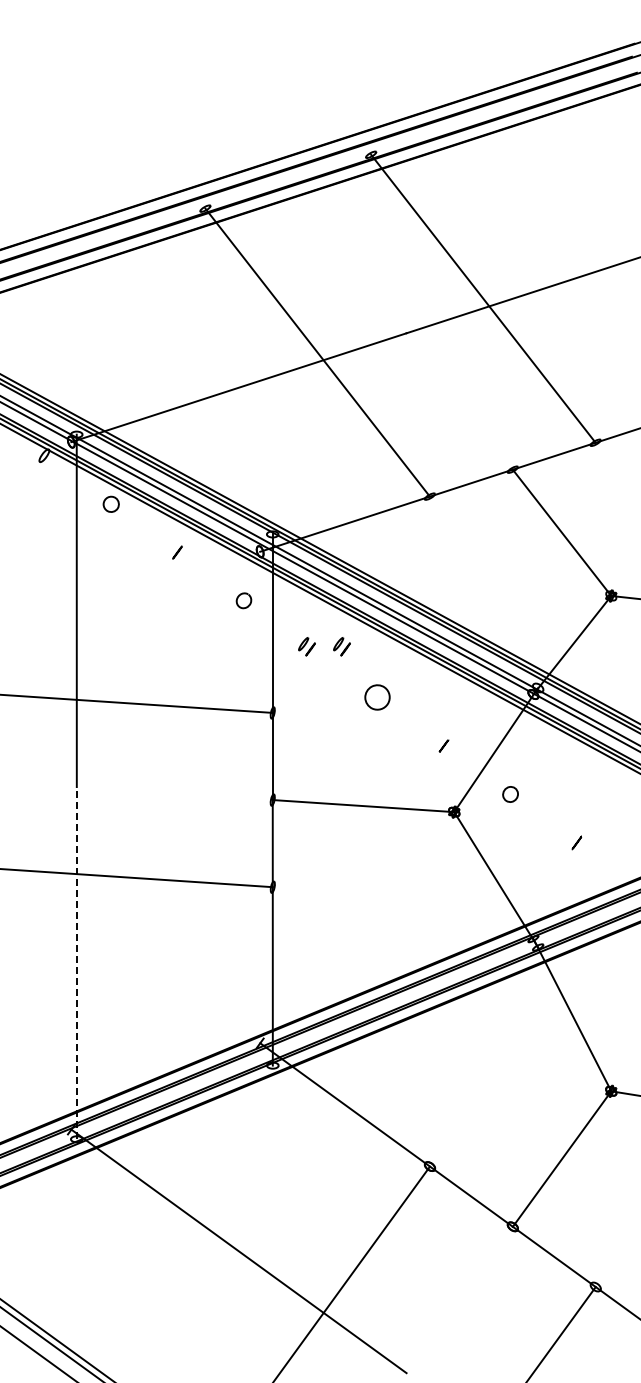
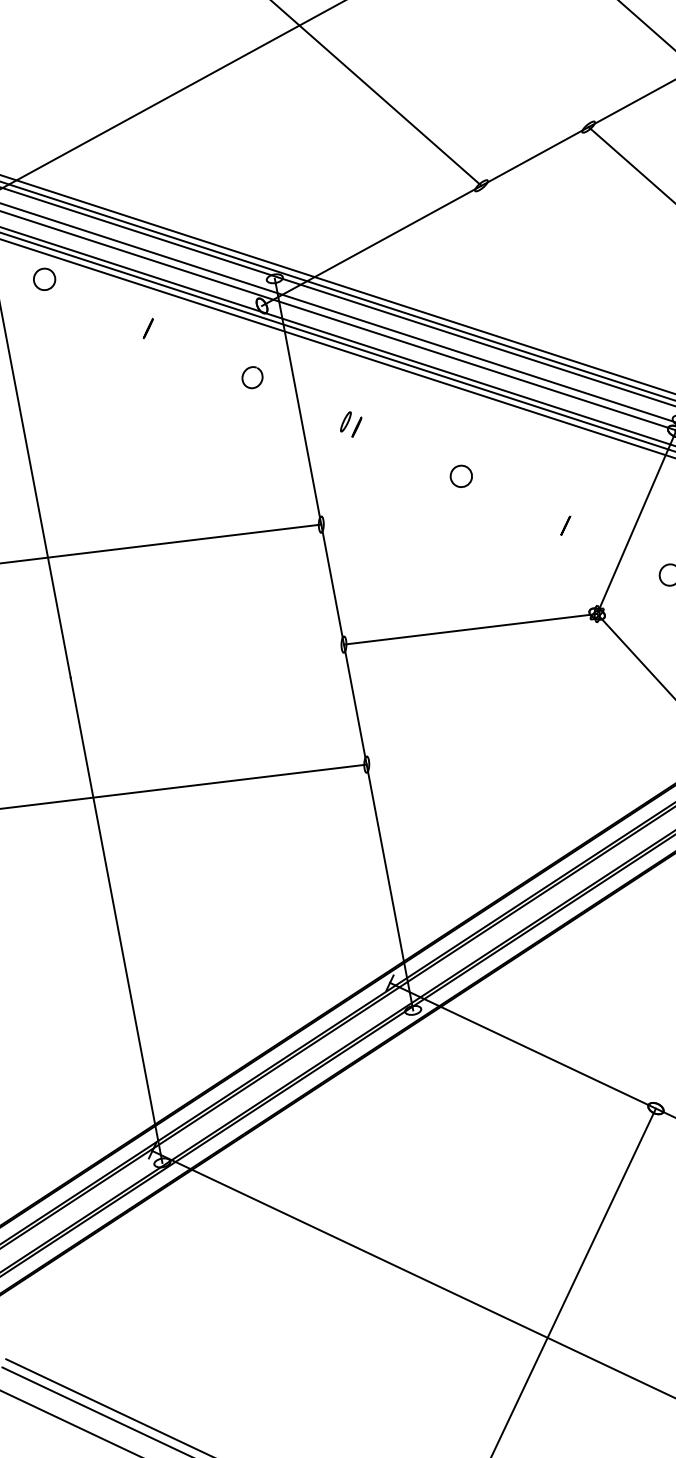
part: (341, 646) -> (398, 415), removed
part: (376, 697) -> (460, 476), size x0.62
line: (76, 962) -> (115, 919), dashed -> solid

